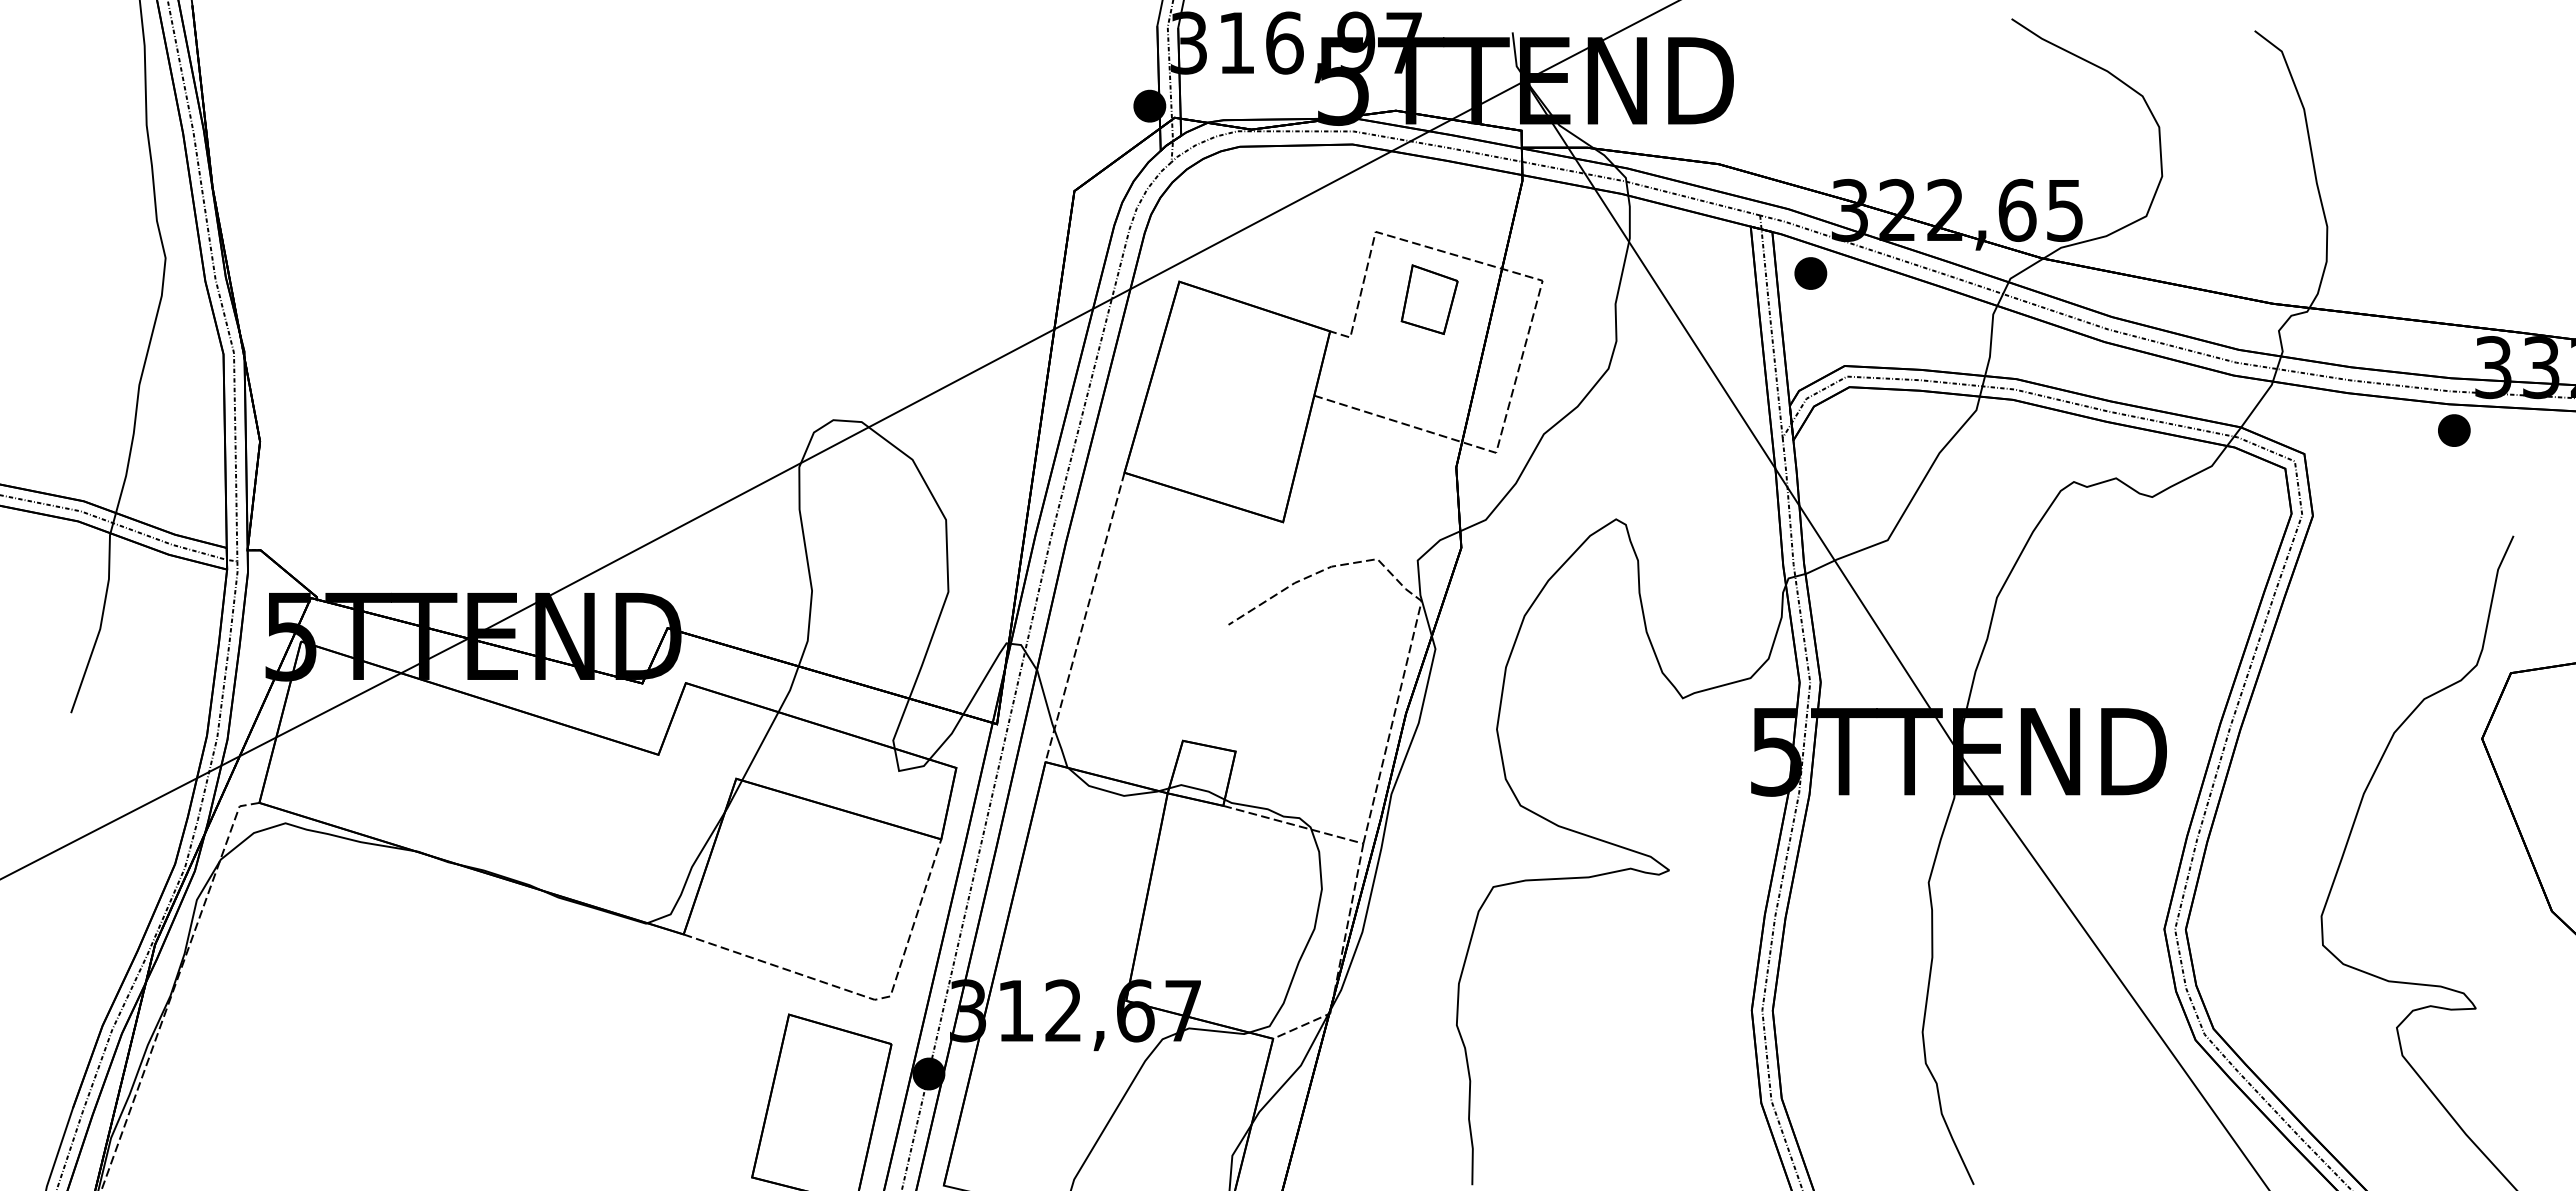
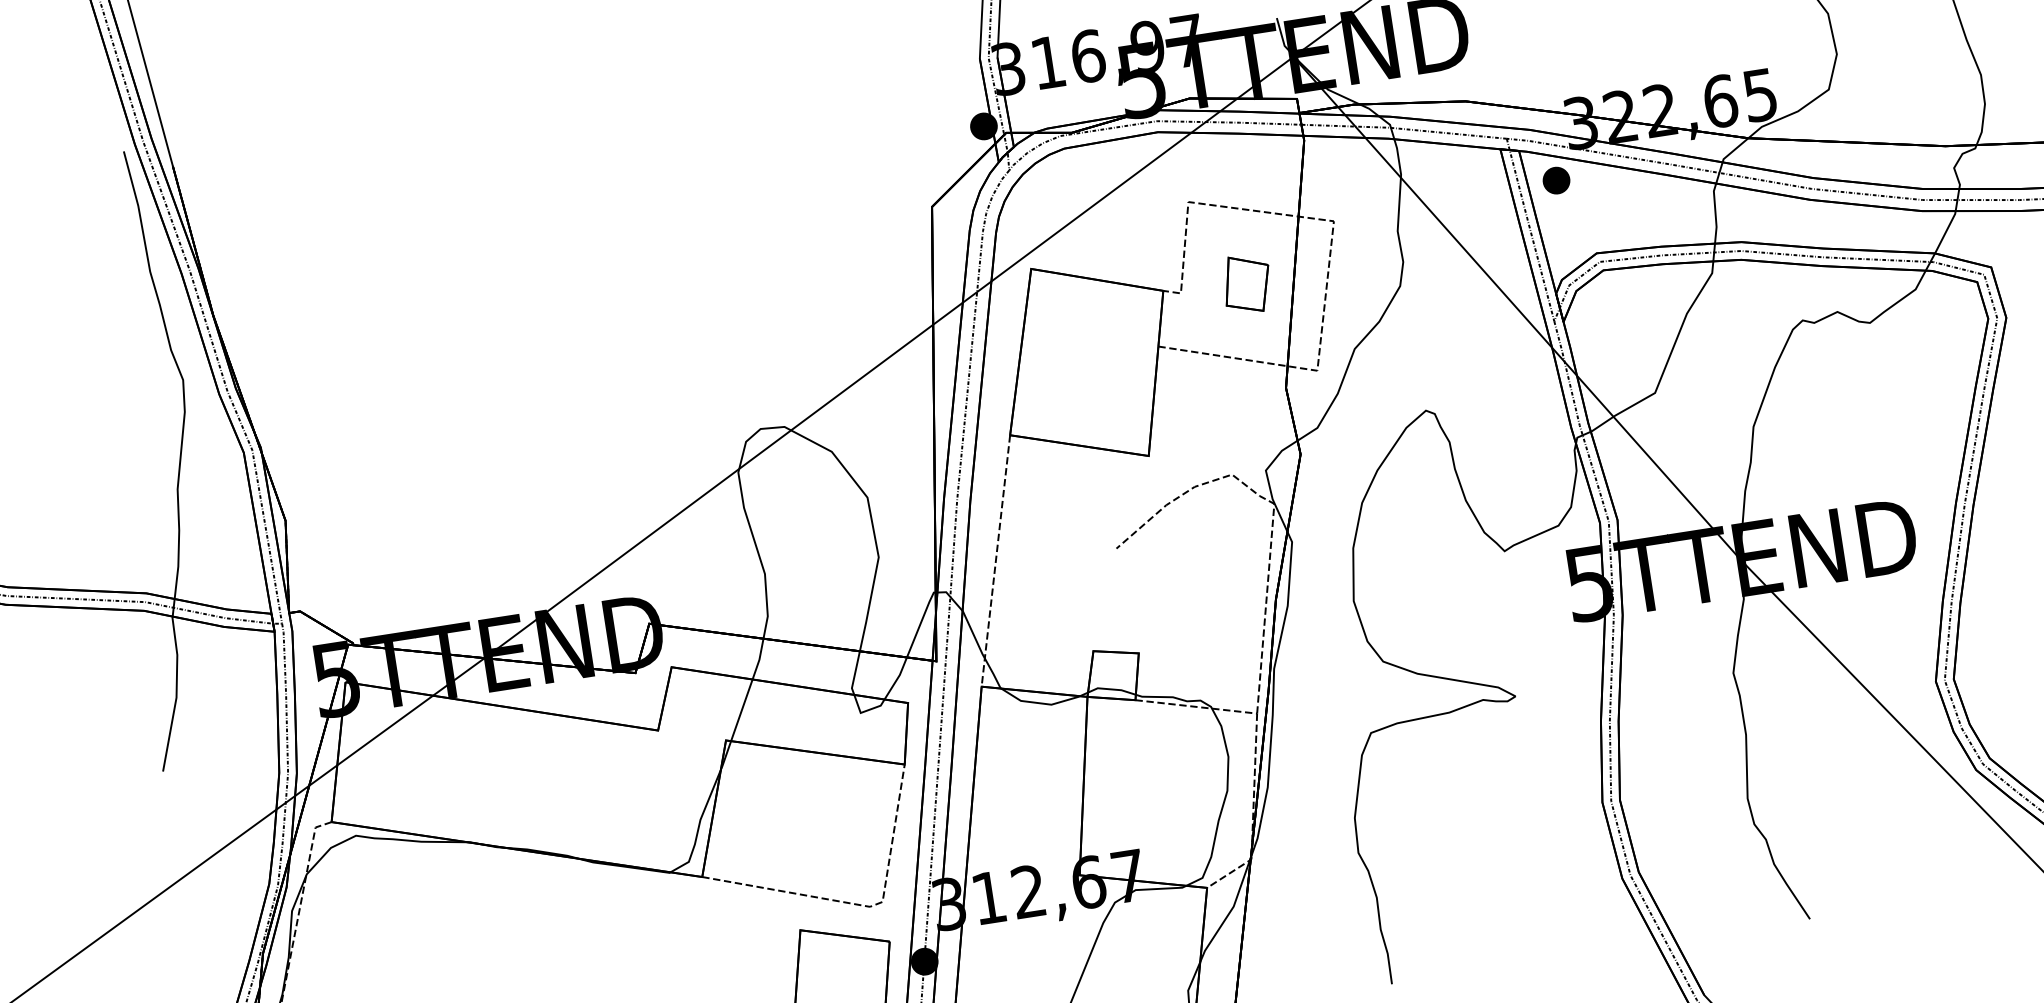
part: (1429, 299) -> (1247, 284), moved

